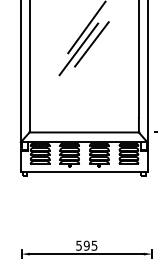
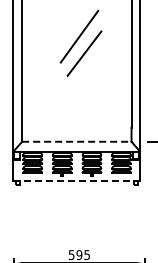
line: (78, 49) -> (71, 58), removed
line: (83, 132) -> (76, 141), solid -> dashed
line: (84, 172) -> (77, 181), solid -> dashed

